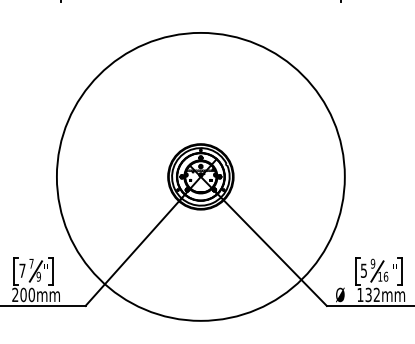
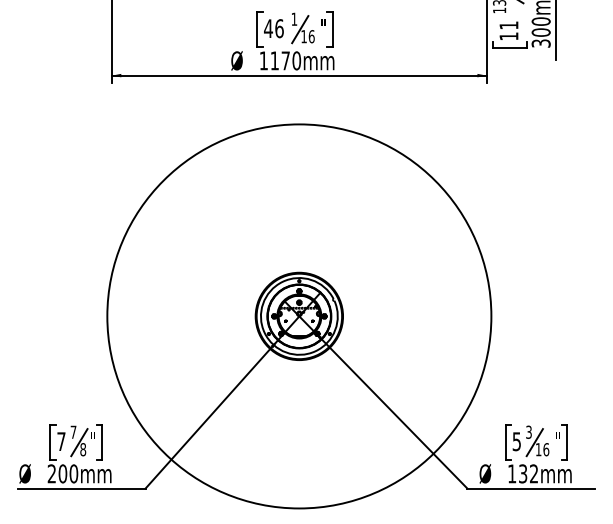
text: (372, 263) -> (528, 431), 9 -> 3
text: (39, 276) -> (83, 449), 9 -> 8

